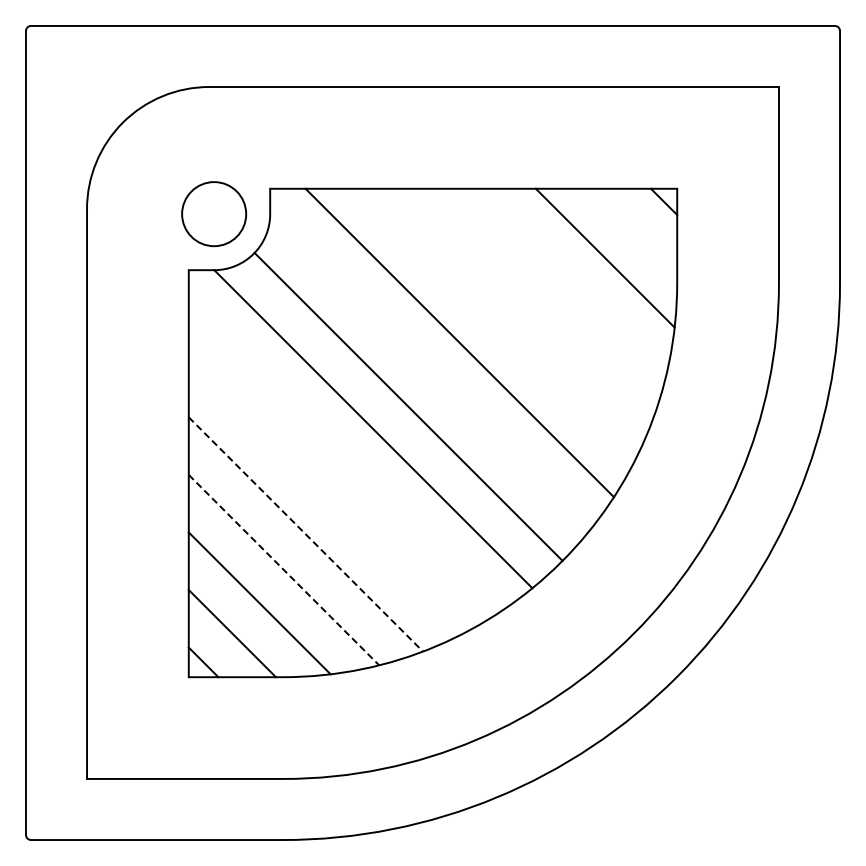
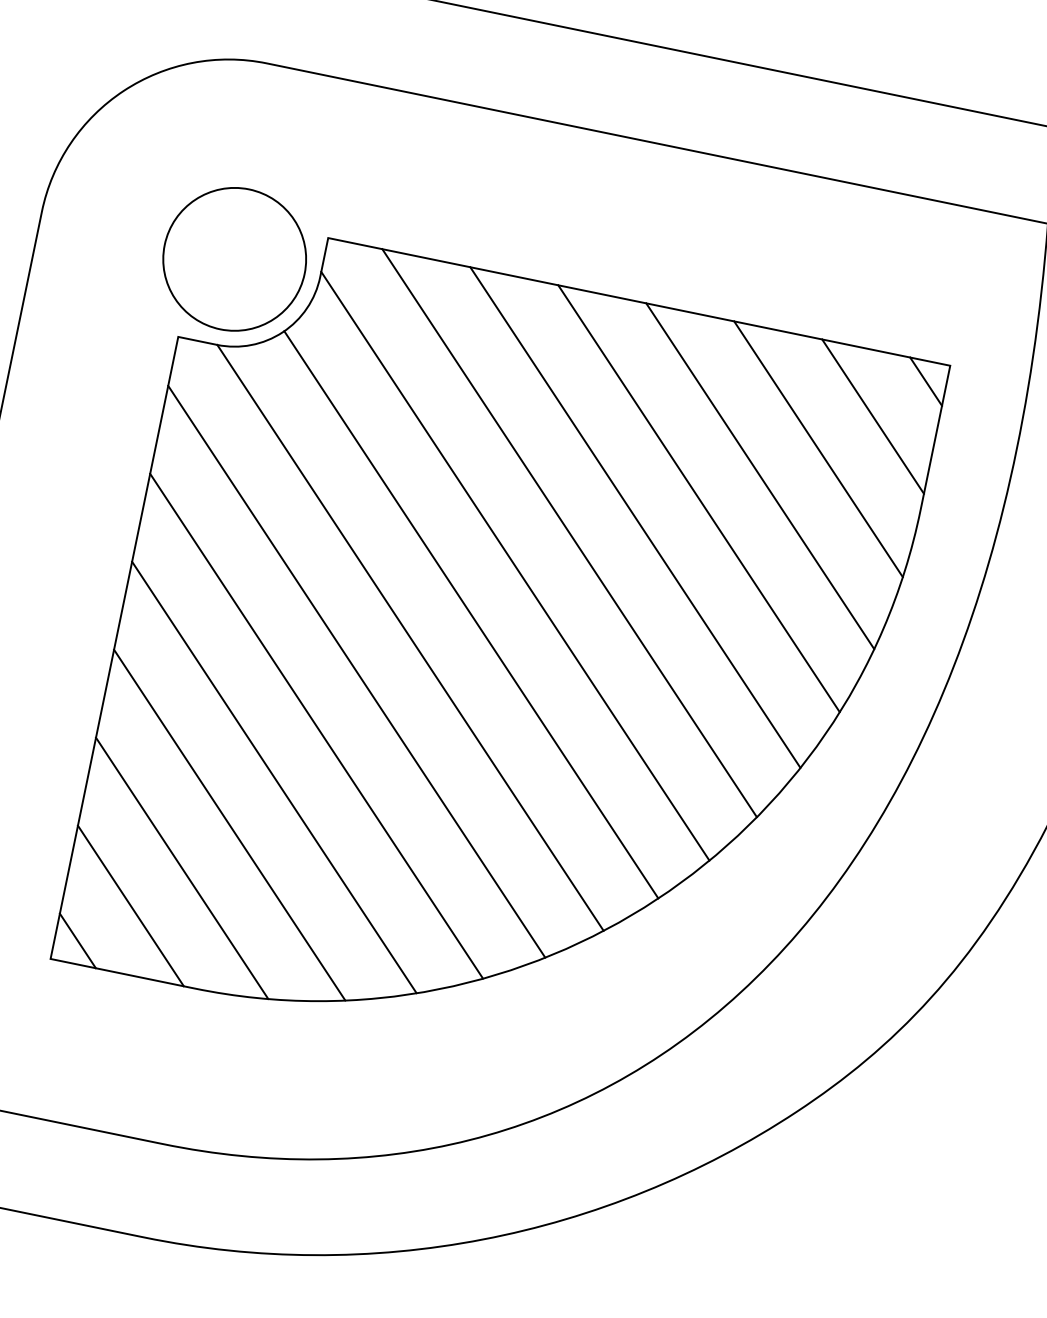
circle: (213, 213) -> (233, 258), size x1.43
line: (635, 230) -> (873, 416), added
line: (571, 282) -> (759, 475), added
line: (536, 304) -> (698, 498), added
line: (498, 324) -> (634, 517), added
line: (429, 370) -> (514, 565), added
line: (343, 457) -> (355, 671), added
line: (325, 496) -> (316, 725), added
line: (305, 534) -> (273, 777), dashed -> solid
line: (283, 570) -> (228, 825), dashed -> solid

